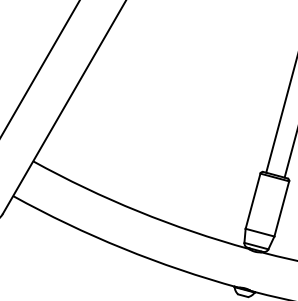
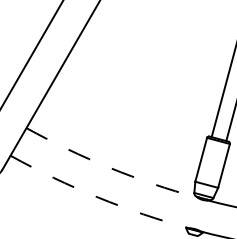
arc: (138, 210) -> (110, 167), solid -> dashed
arc: (122, 248) -> (97, 197), solid -> dashed

